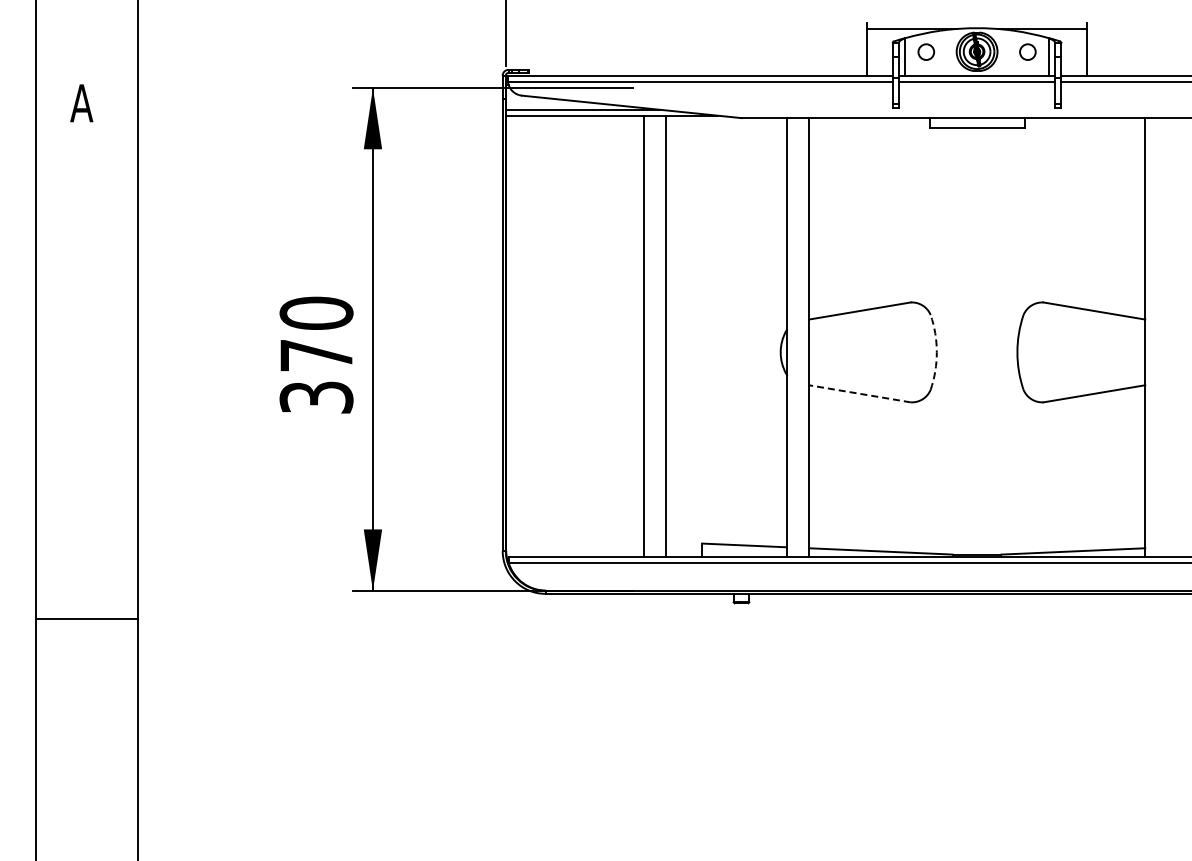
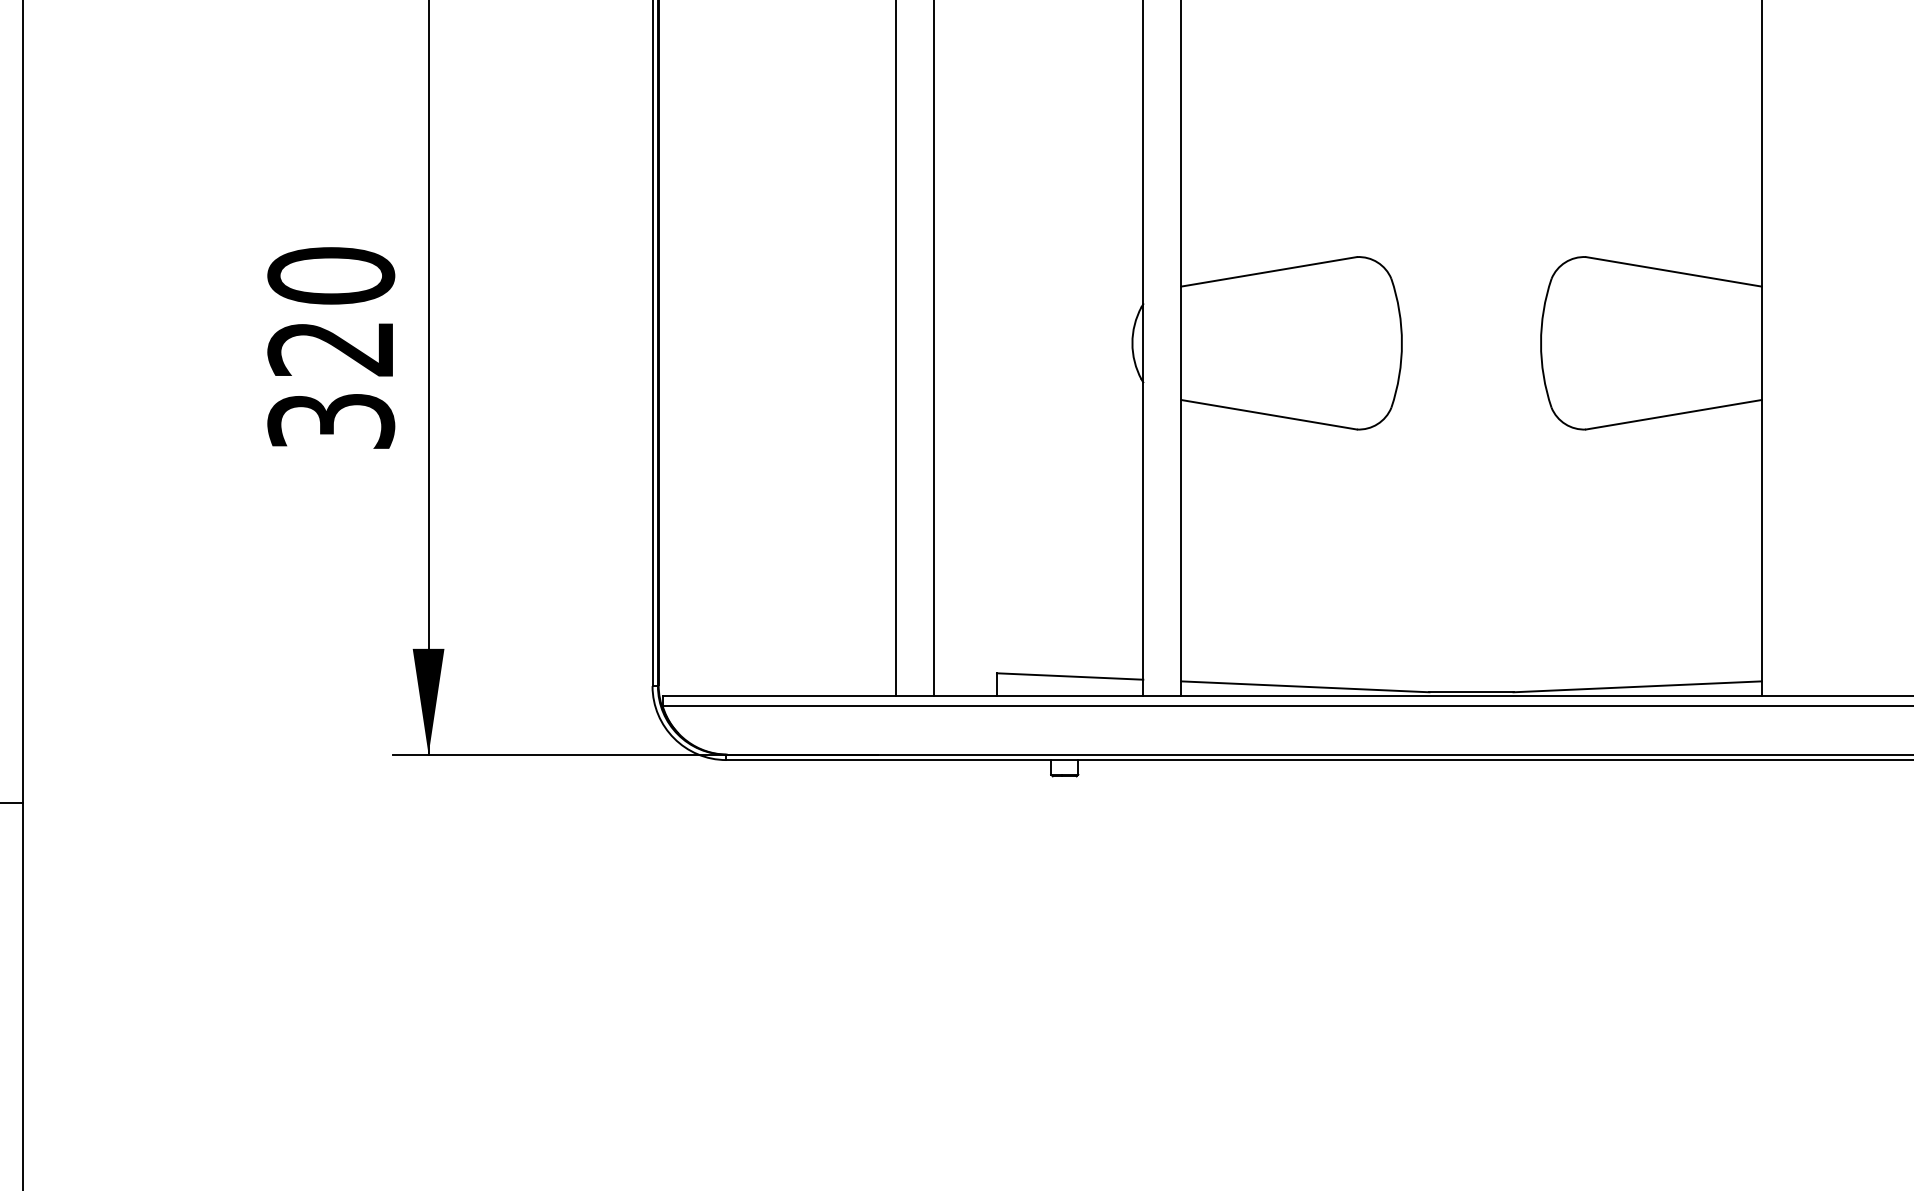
arc: (936, 352) -> (1401, 343), dashed -> solid
text: (315, 355) -> (329, 348), 370 -> 320
line: (859, 393) -> (1268, 414), dashed -> solid

